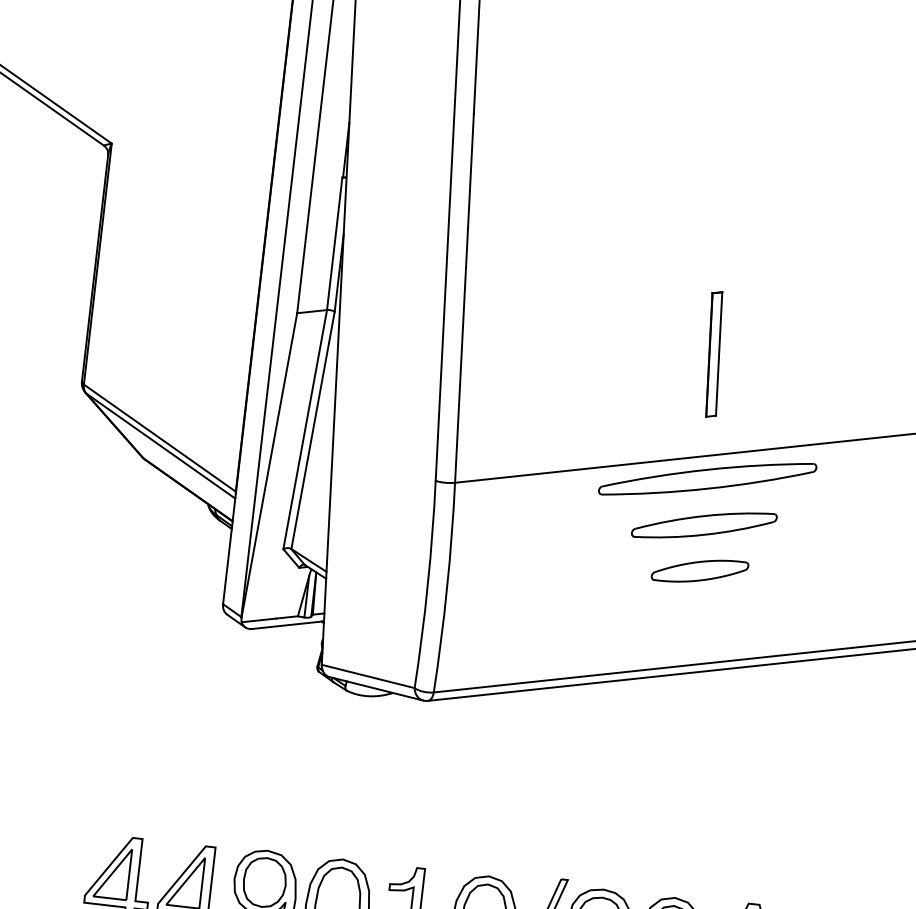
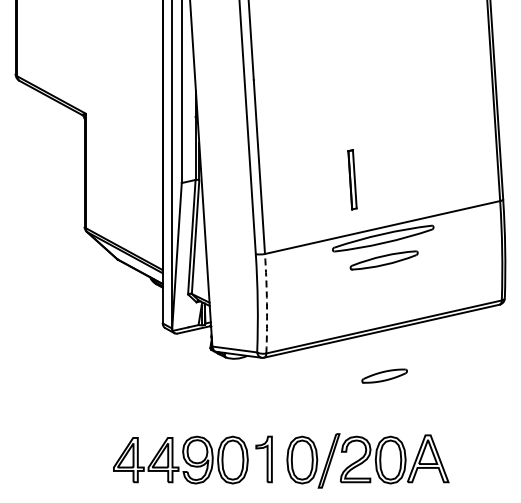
part: (714, 353) -> (352, 179), moved
part: (699, 569) -> (384, 375), moved
arc: (446, 587) -> (266, 303), solid -> dashed

